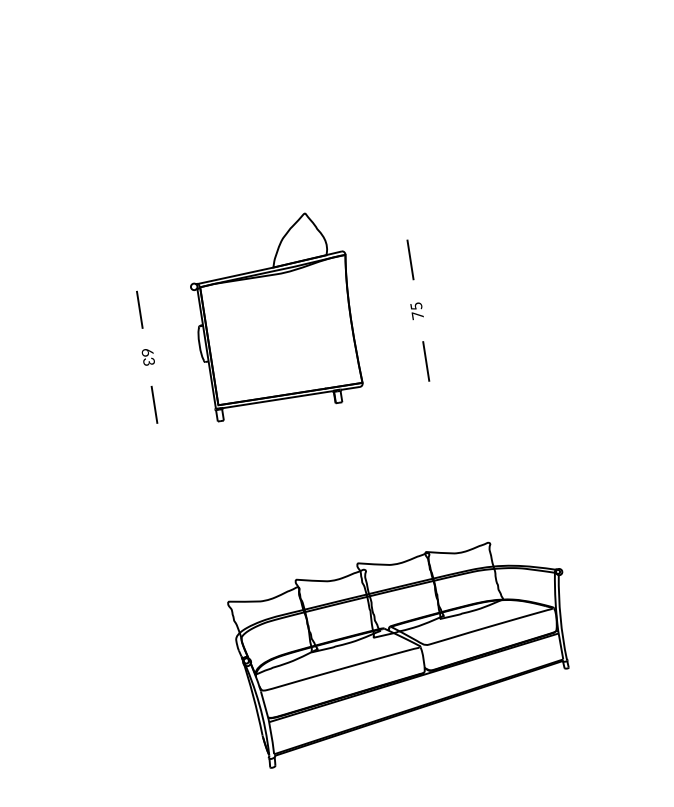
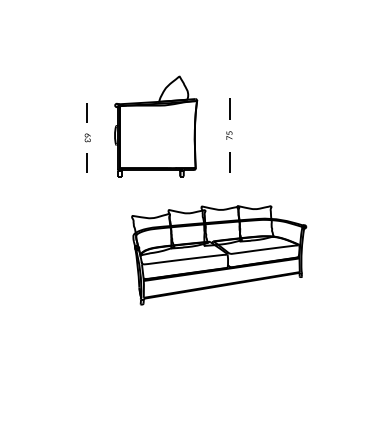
part: (405, 651) -> (219, 255), moved

